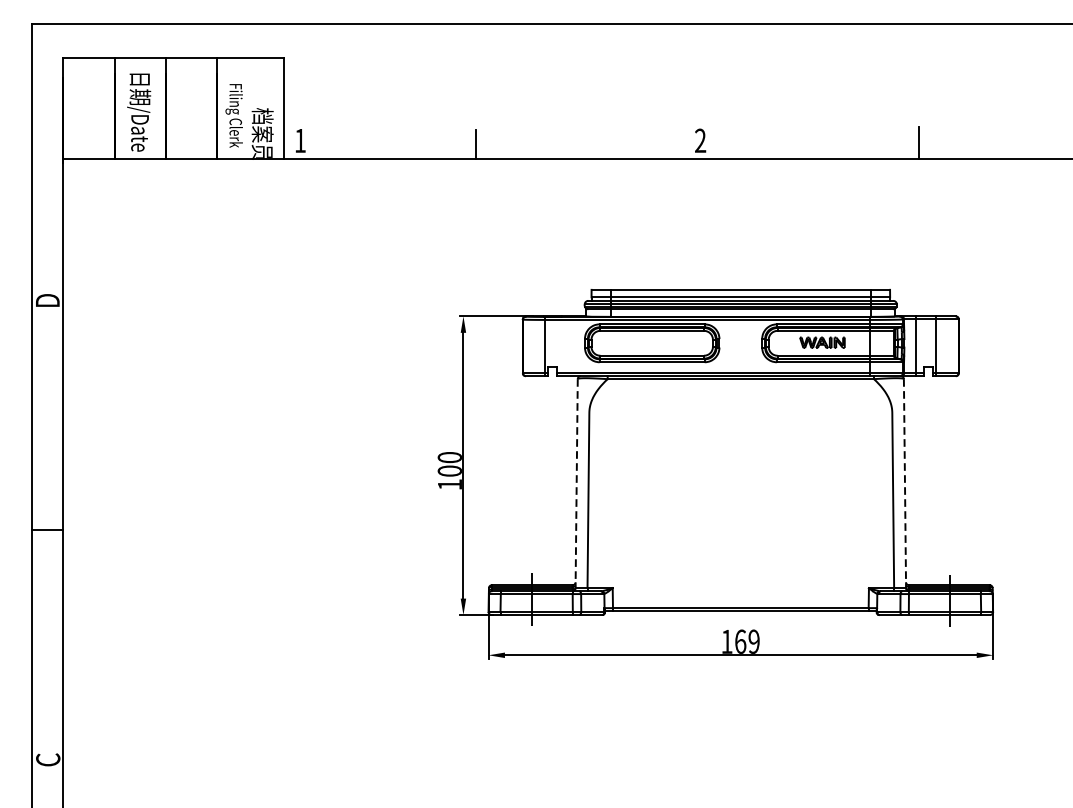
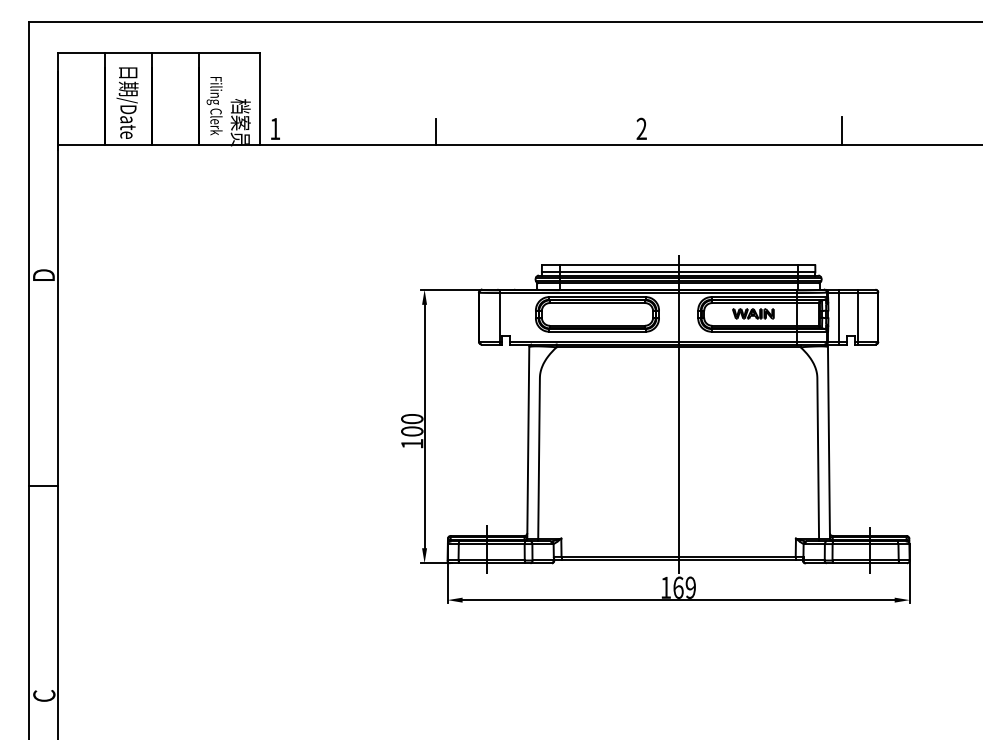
line: (740, 452) -> (678, 414), added
line: (576, 483) -> (528, 442), dashed -> solid
line: (904, 483) -> (828, 442), dashed -> solid

